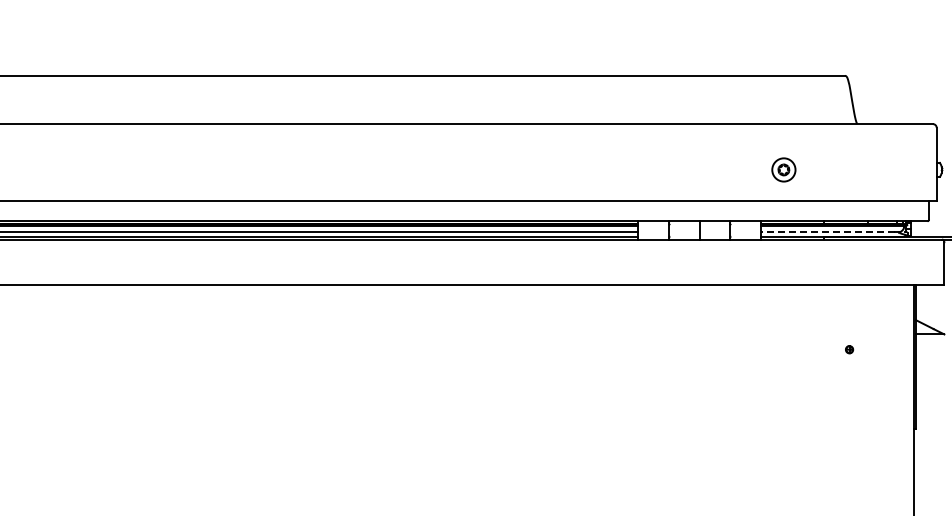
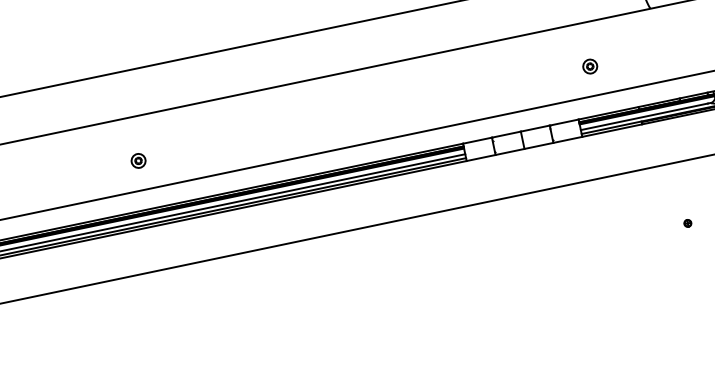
part: (305, 169) -> (138, 160), added
part: (783, 169) -> (589, 66), size x0.62
line: (827, 232) -> (643, 117), dashed -> solid

